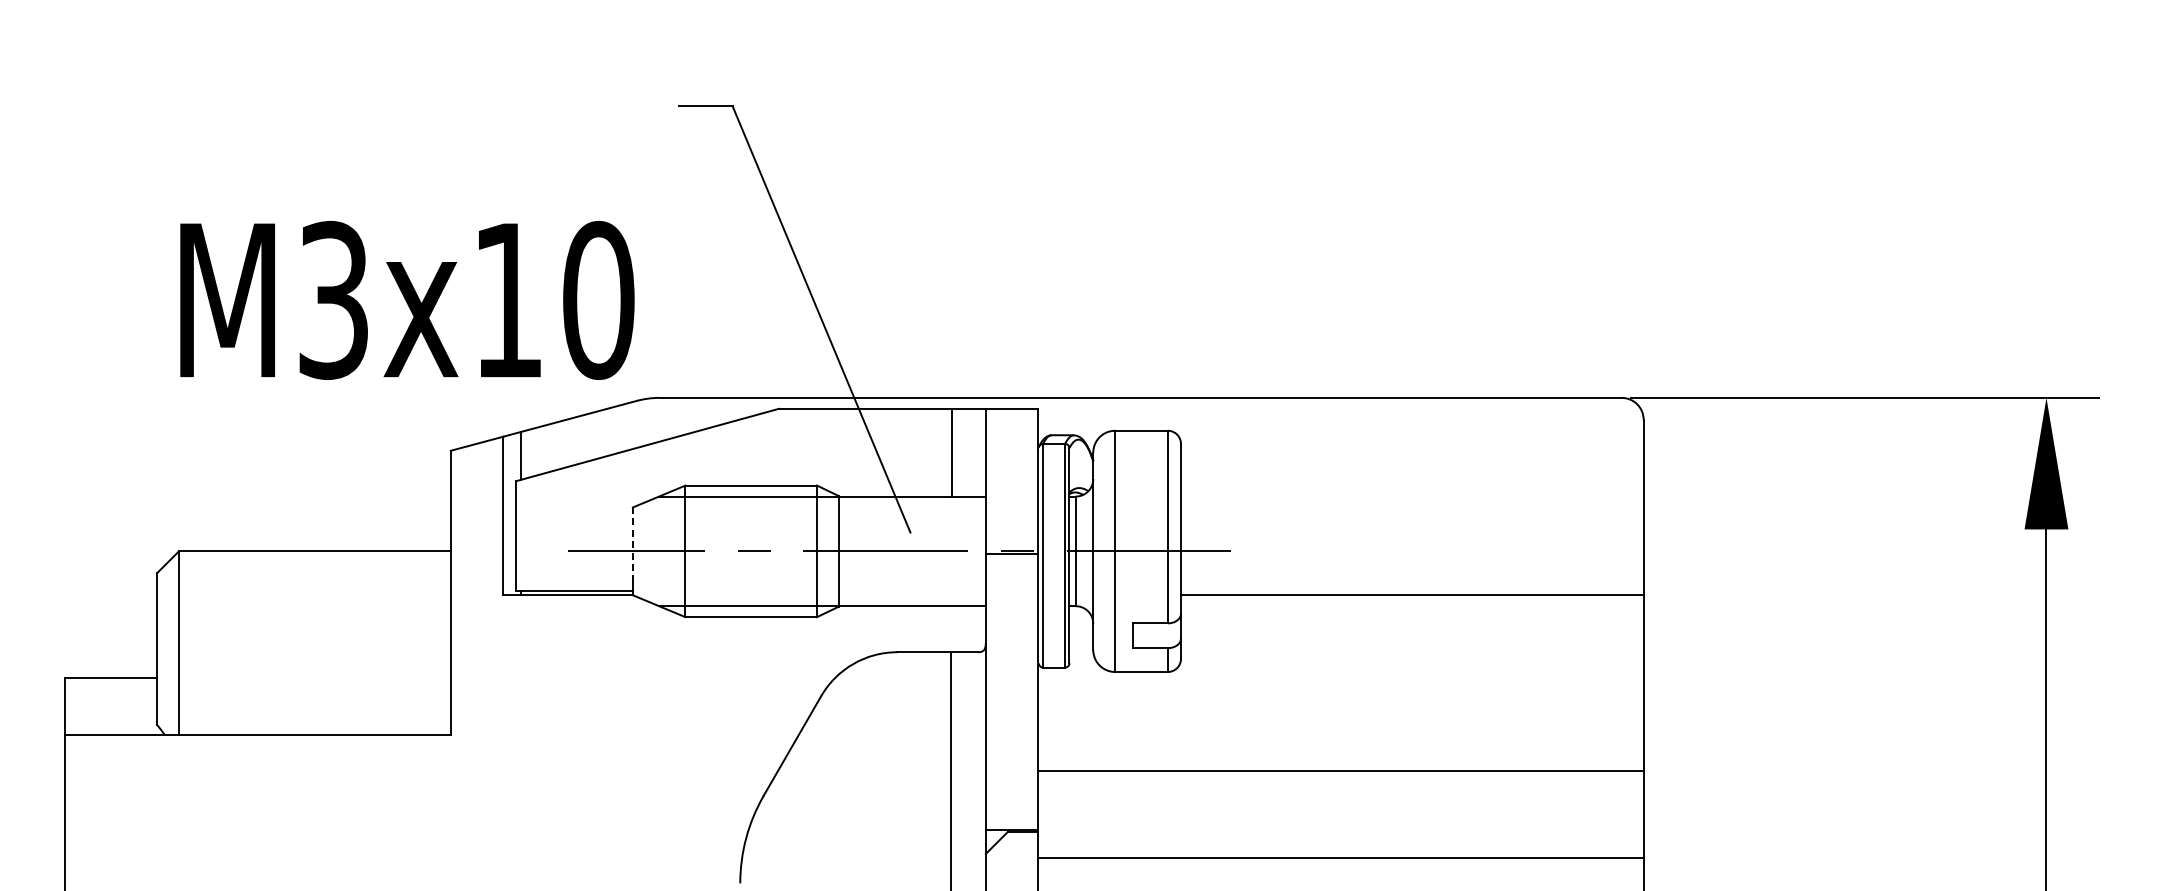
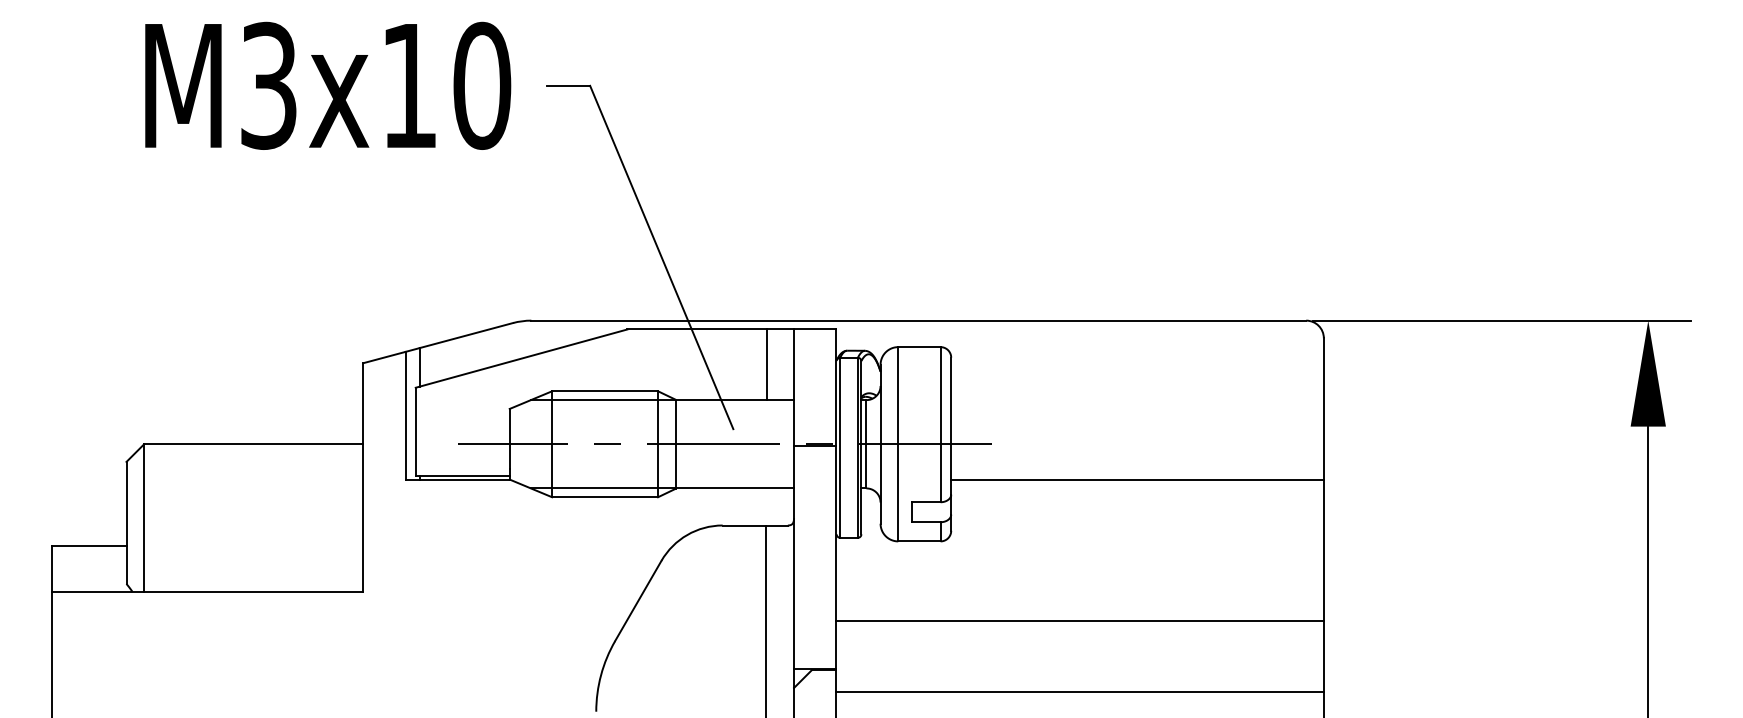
text: (407, 299) -> (328, 85), moved
line: (632, 544) -> (509, 438), dashed -> solid

